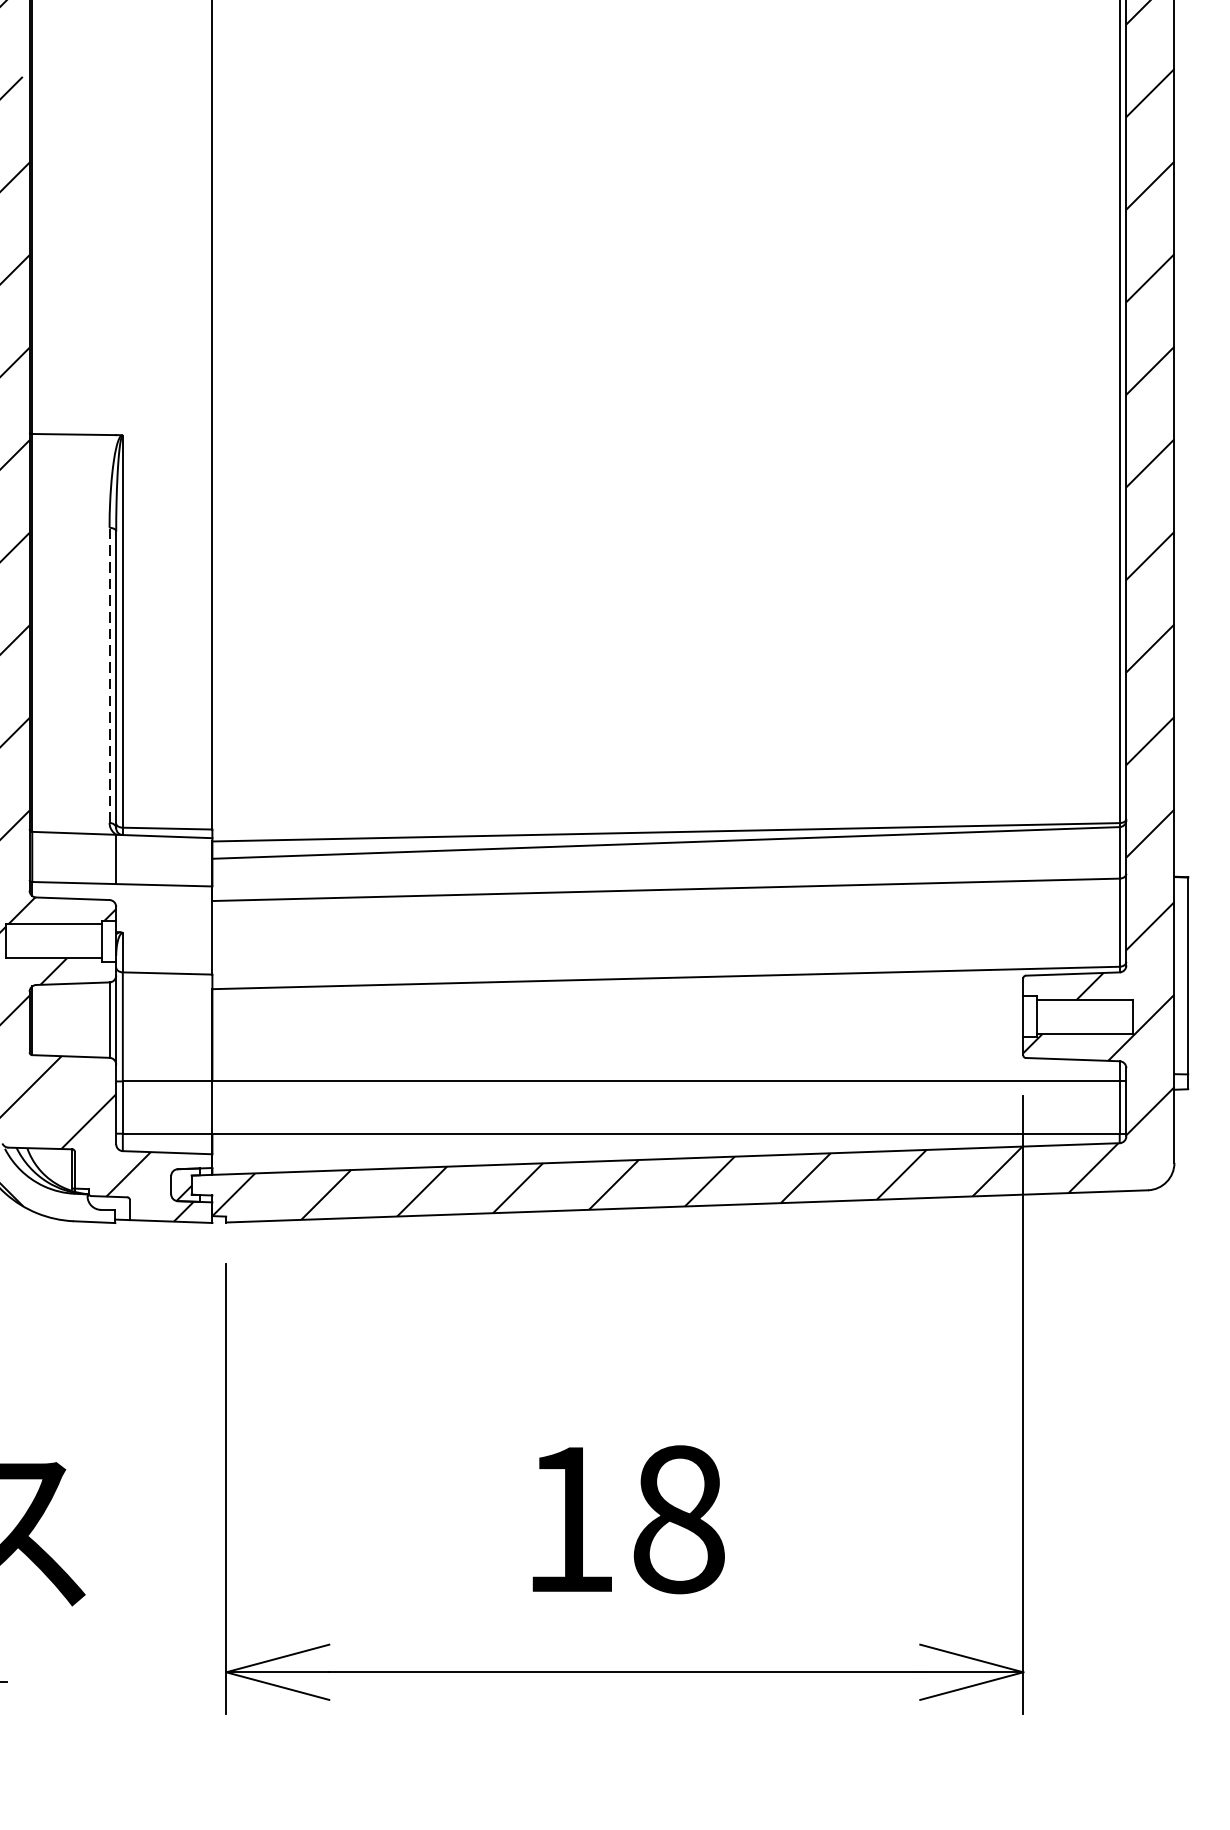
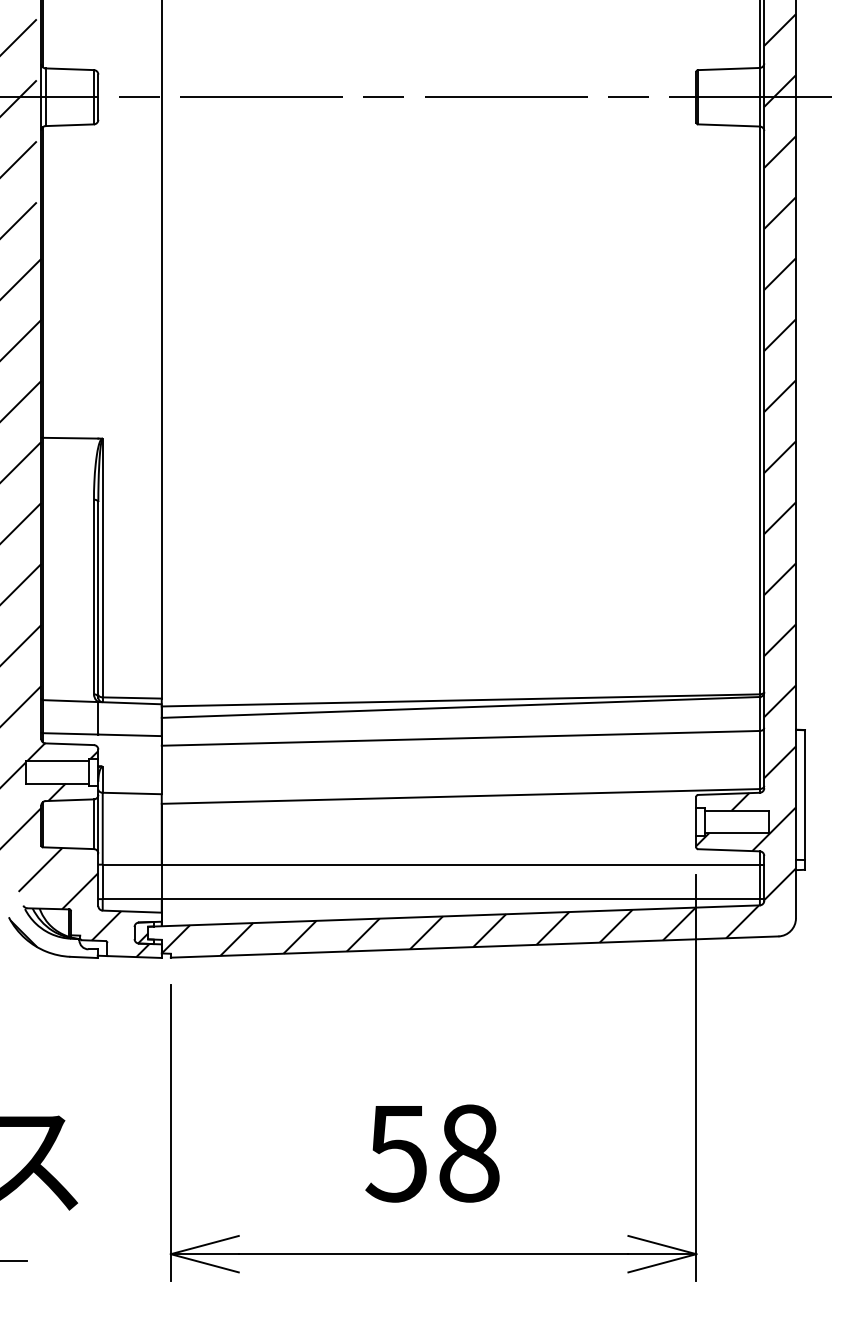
line: (108, 674) -> (93, 596), dashed -> solid
text: (566, 1521) -> (395, 1154), 18 -> 58

